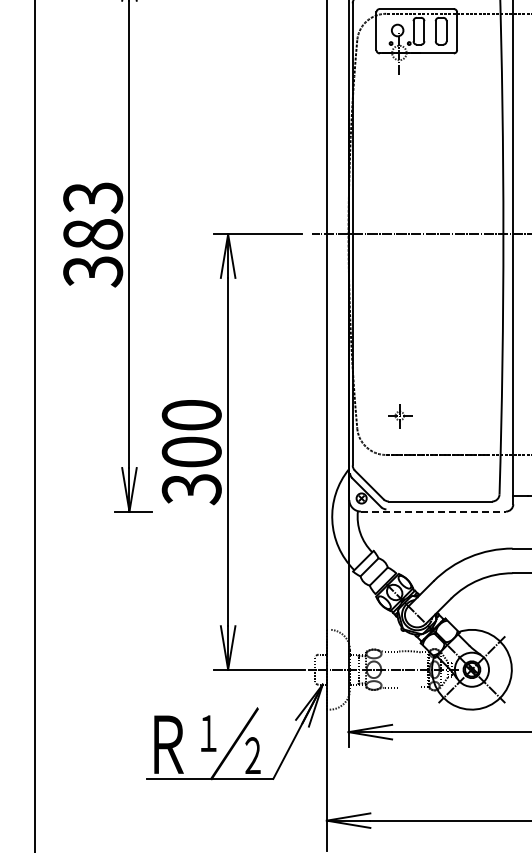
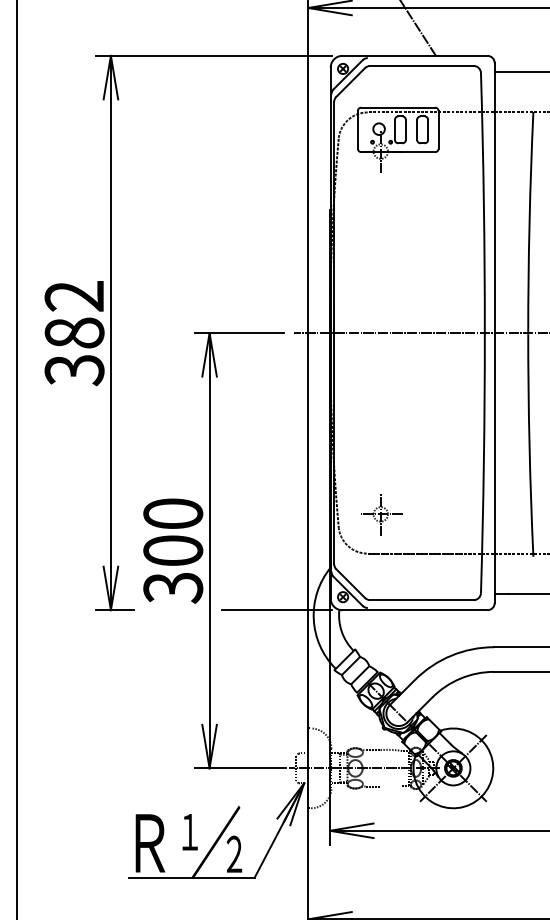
text: (93, 197) -> (74, 296), 383 -> 382
part: (400, 415) -> (381, 514), size x1.67
line: (295, 511) -> (276, 610), added
line: (433, 511) -> (414, 610), dashed -> solid

